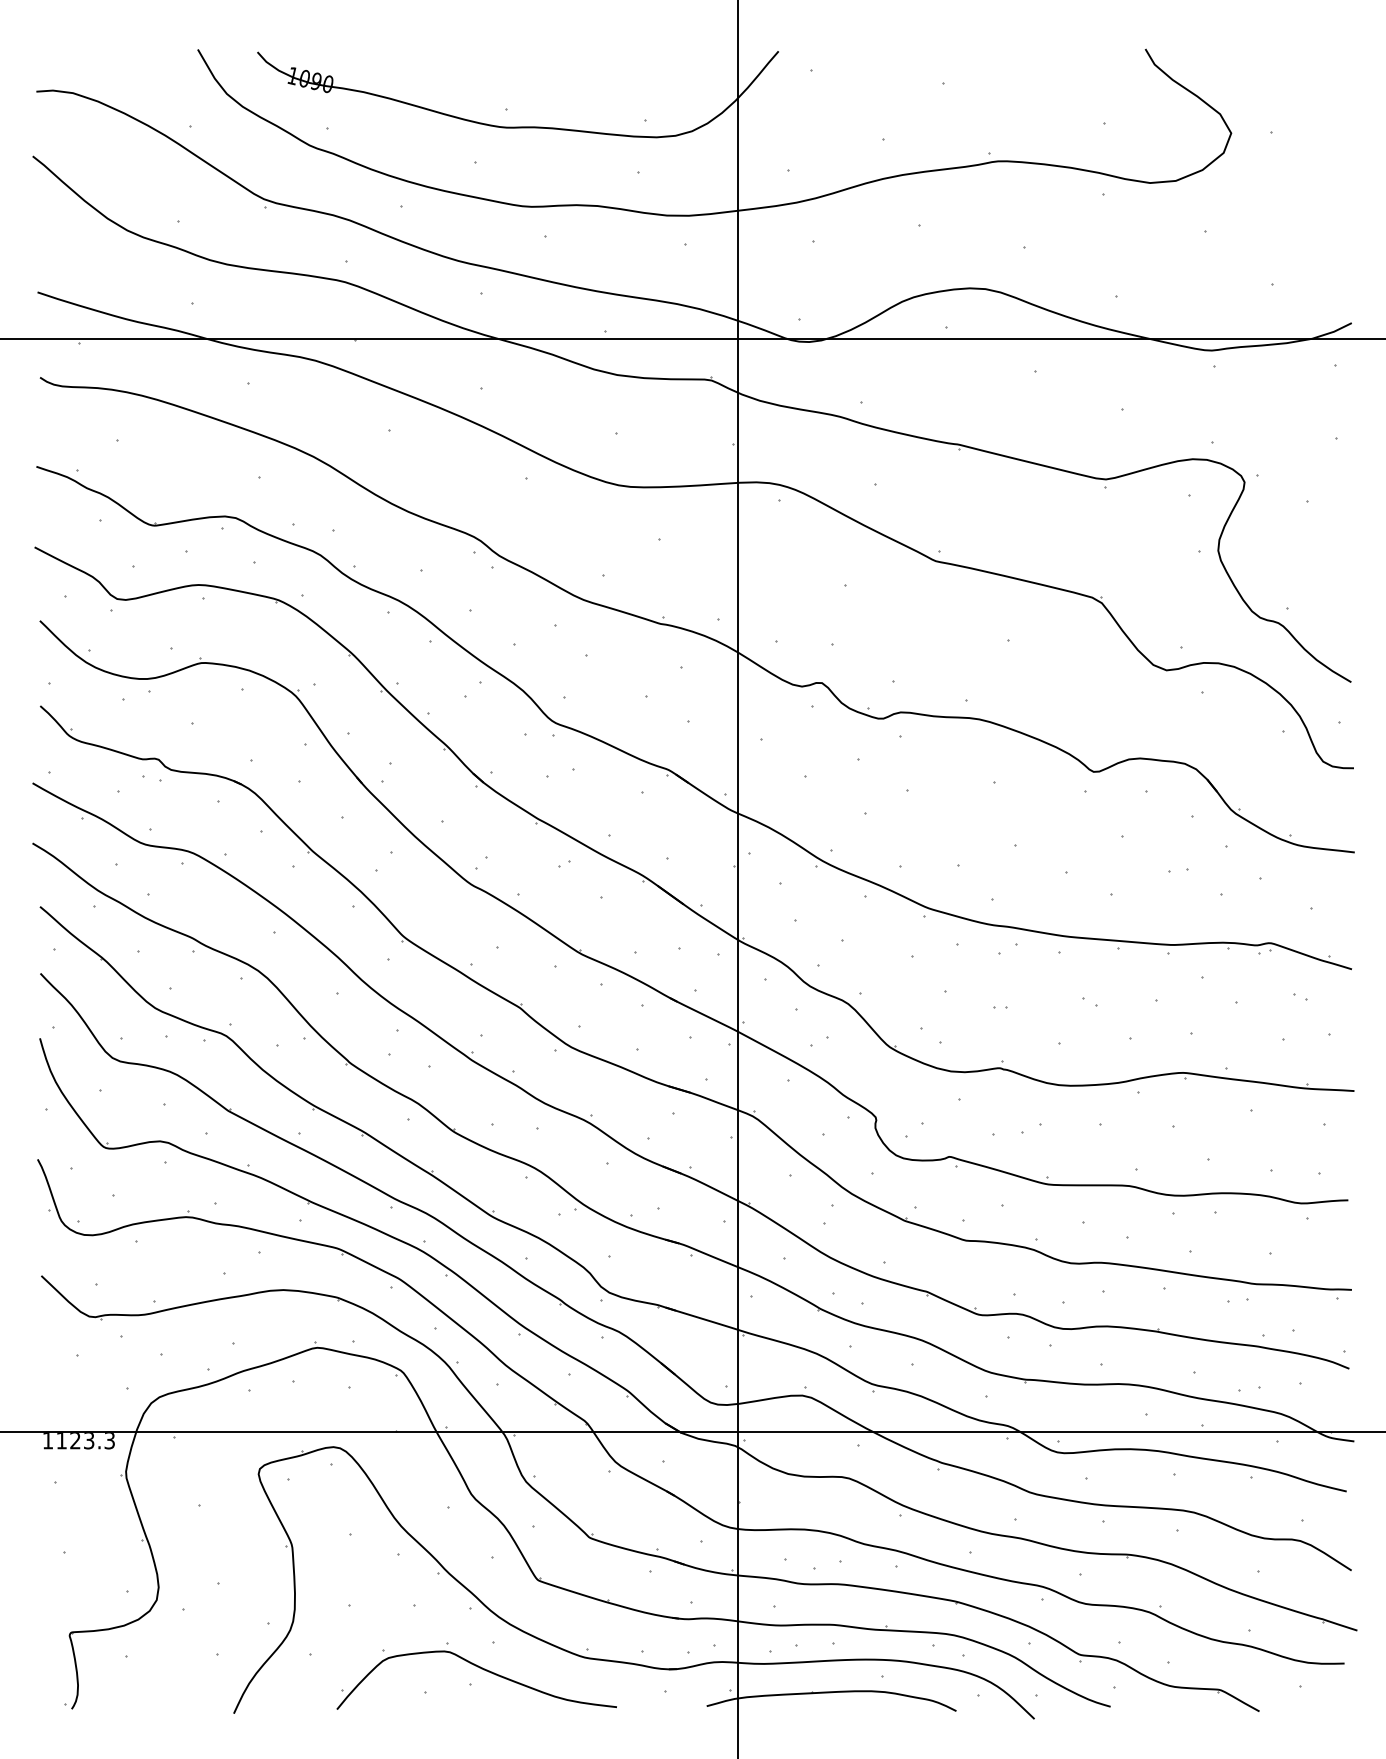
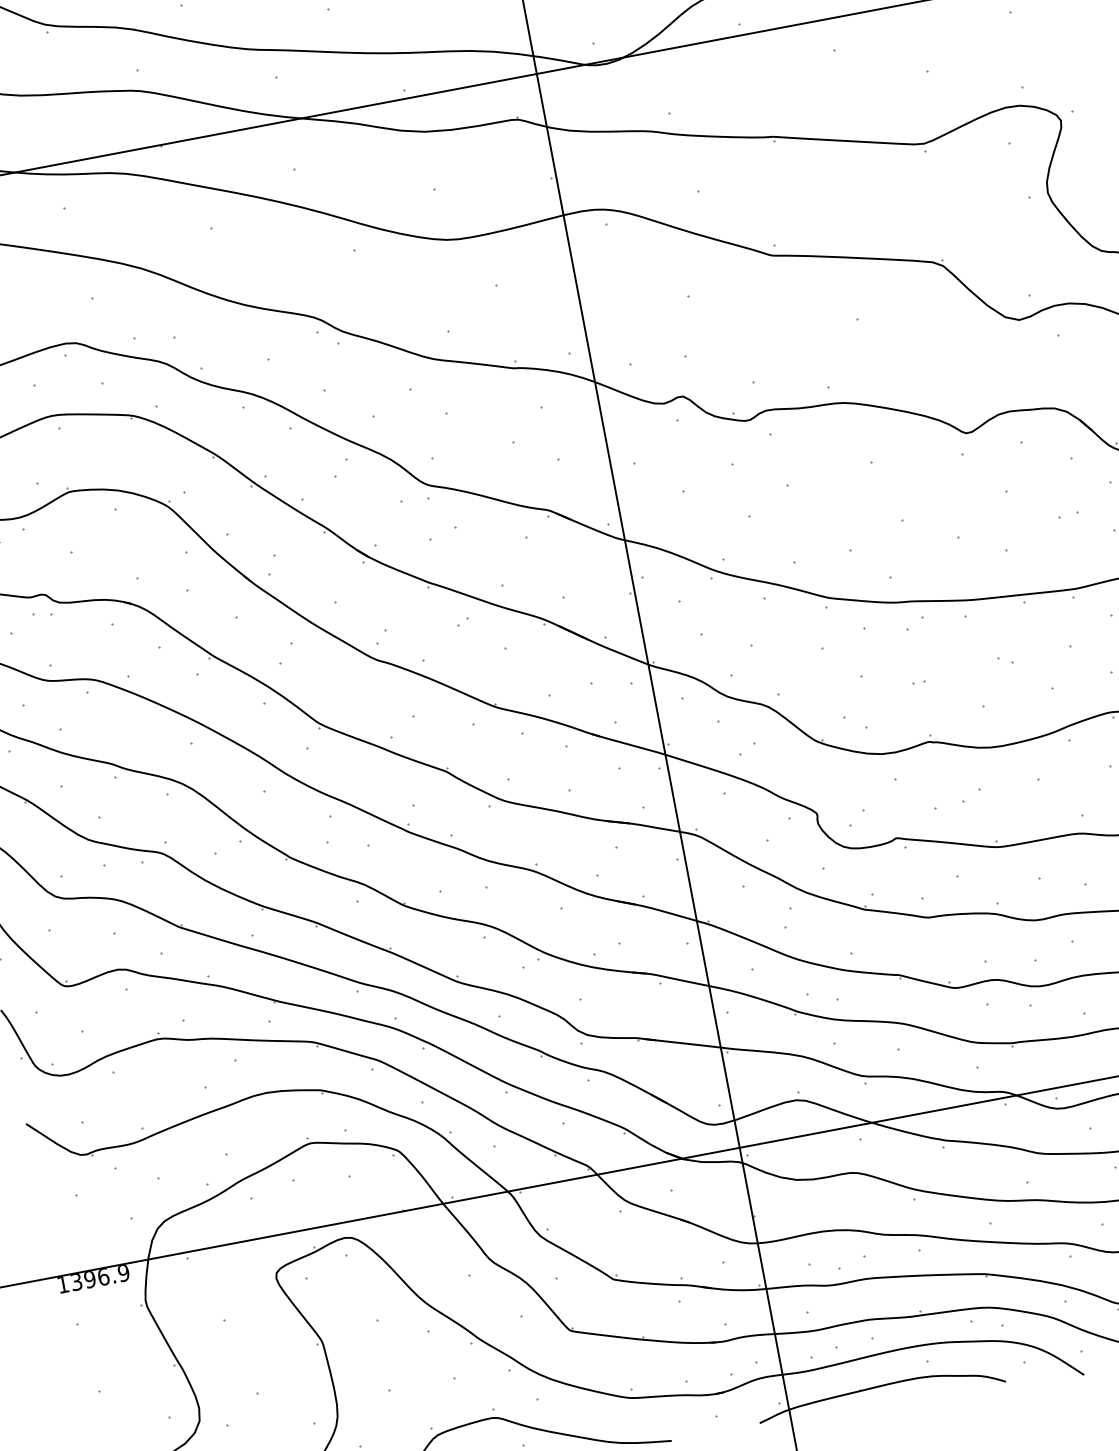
text: (85, 1441) -> (100, 1278), 1123.3 -> 1396.9

